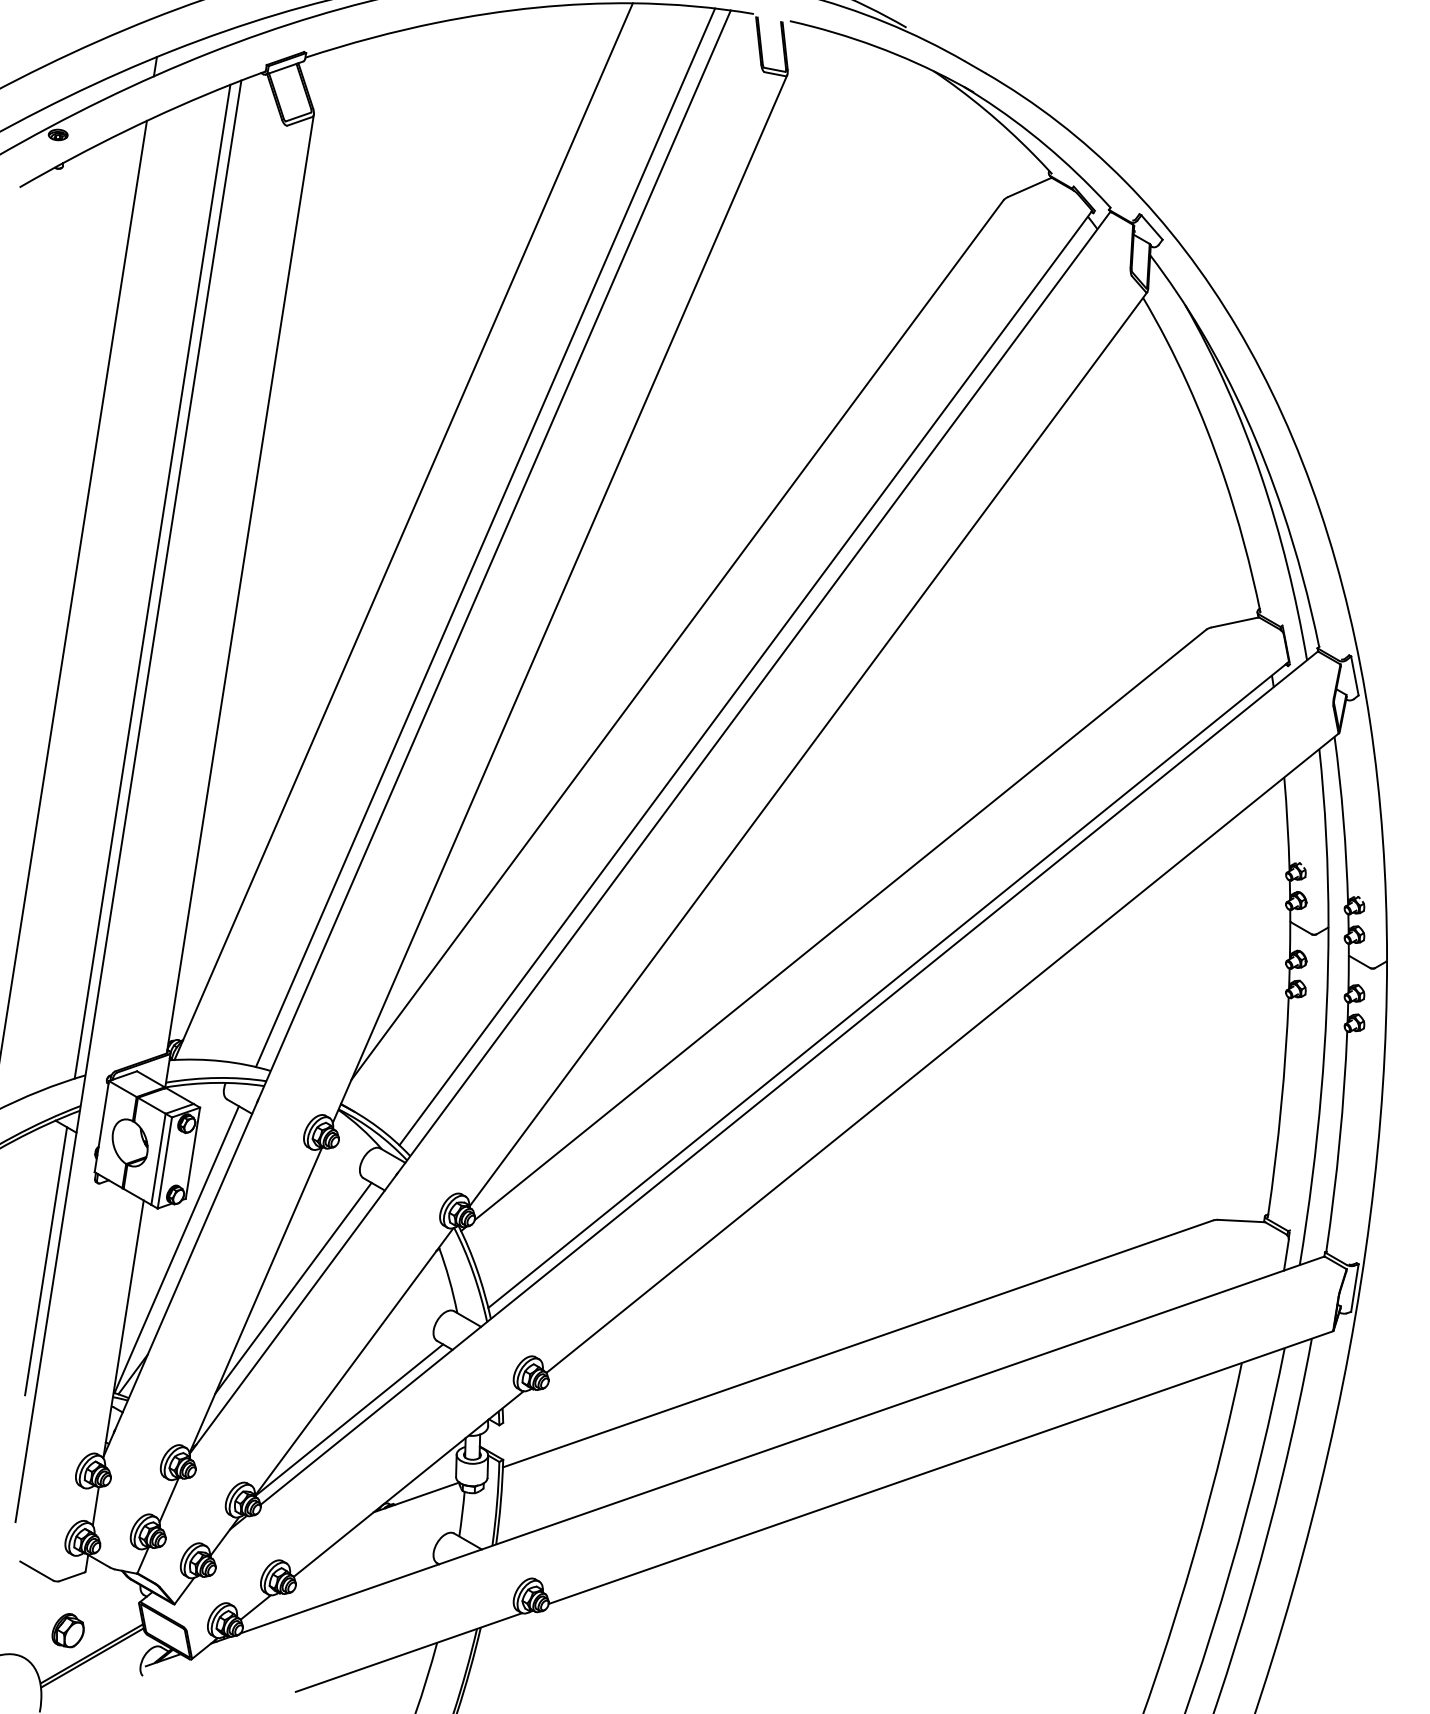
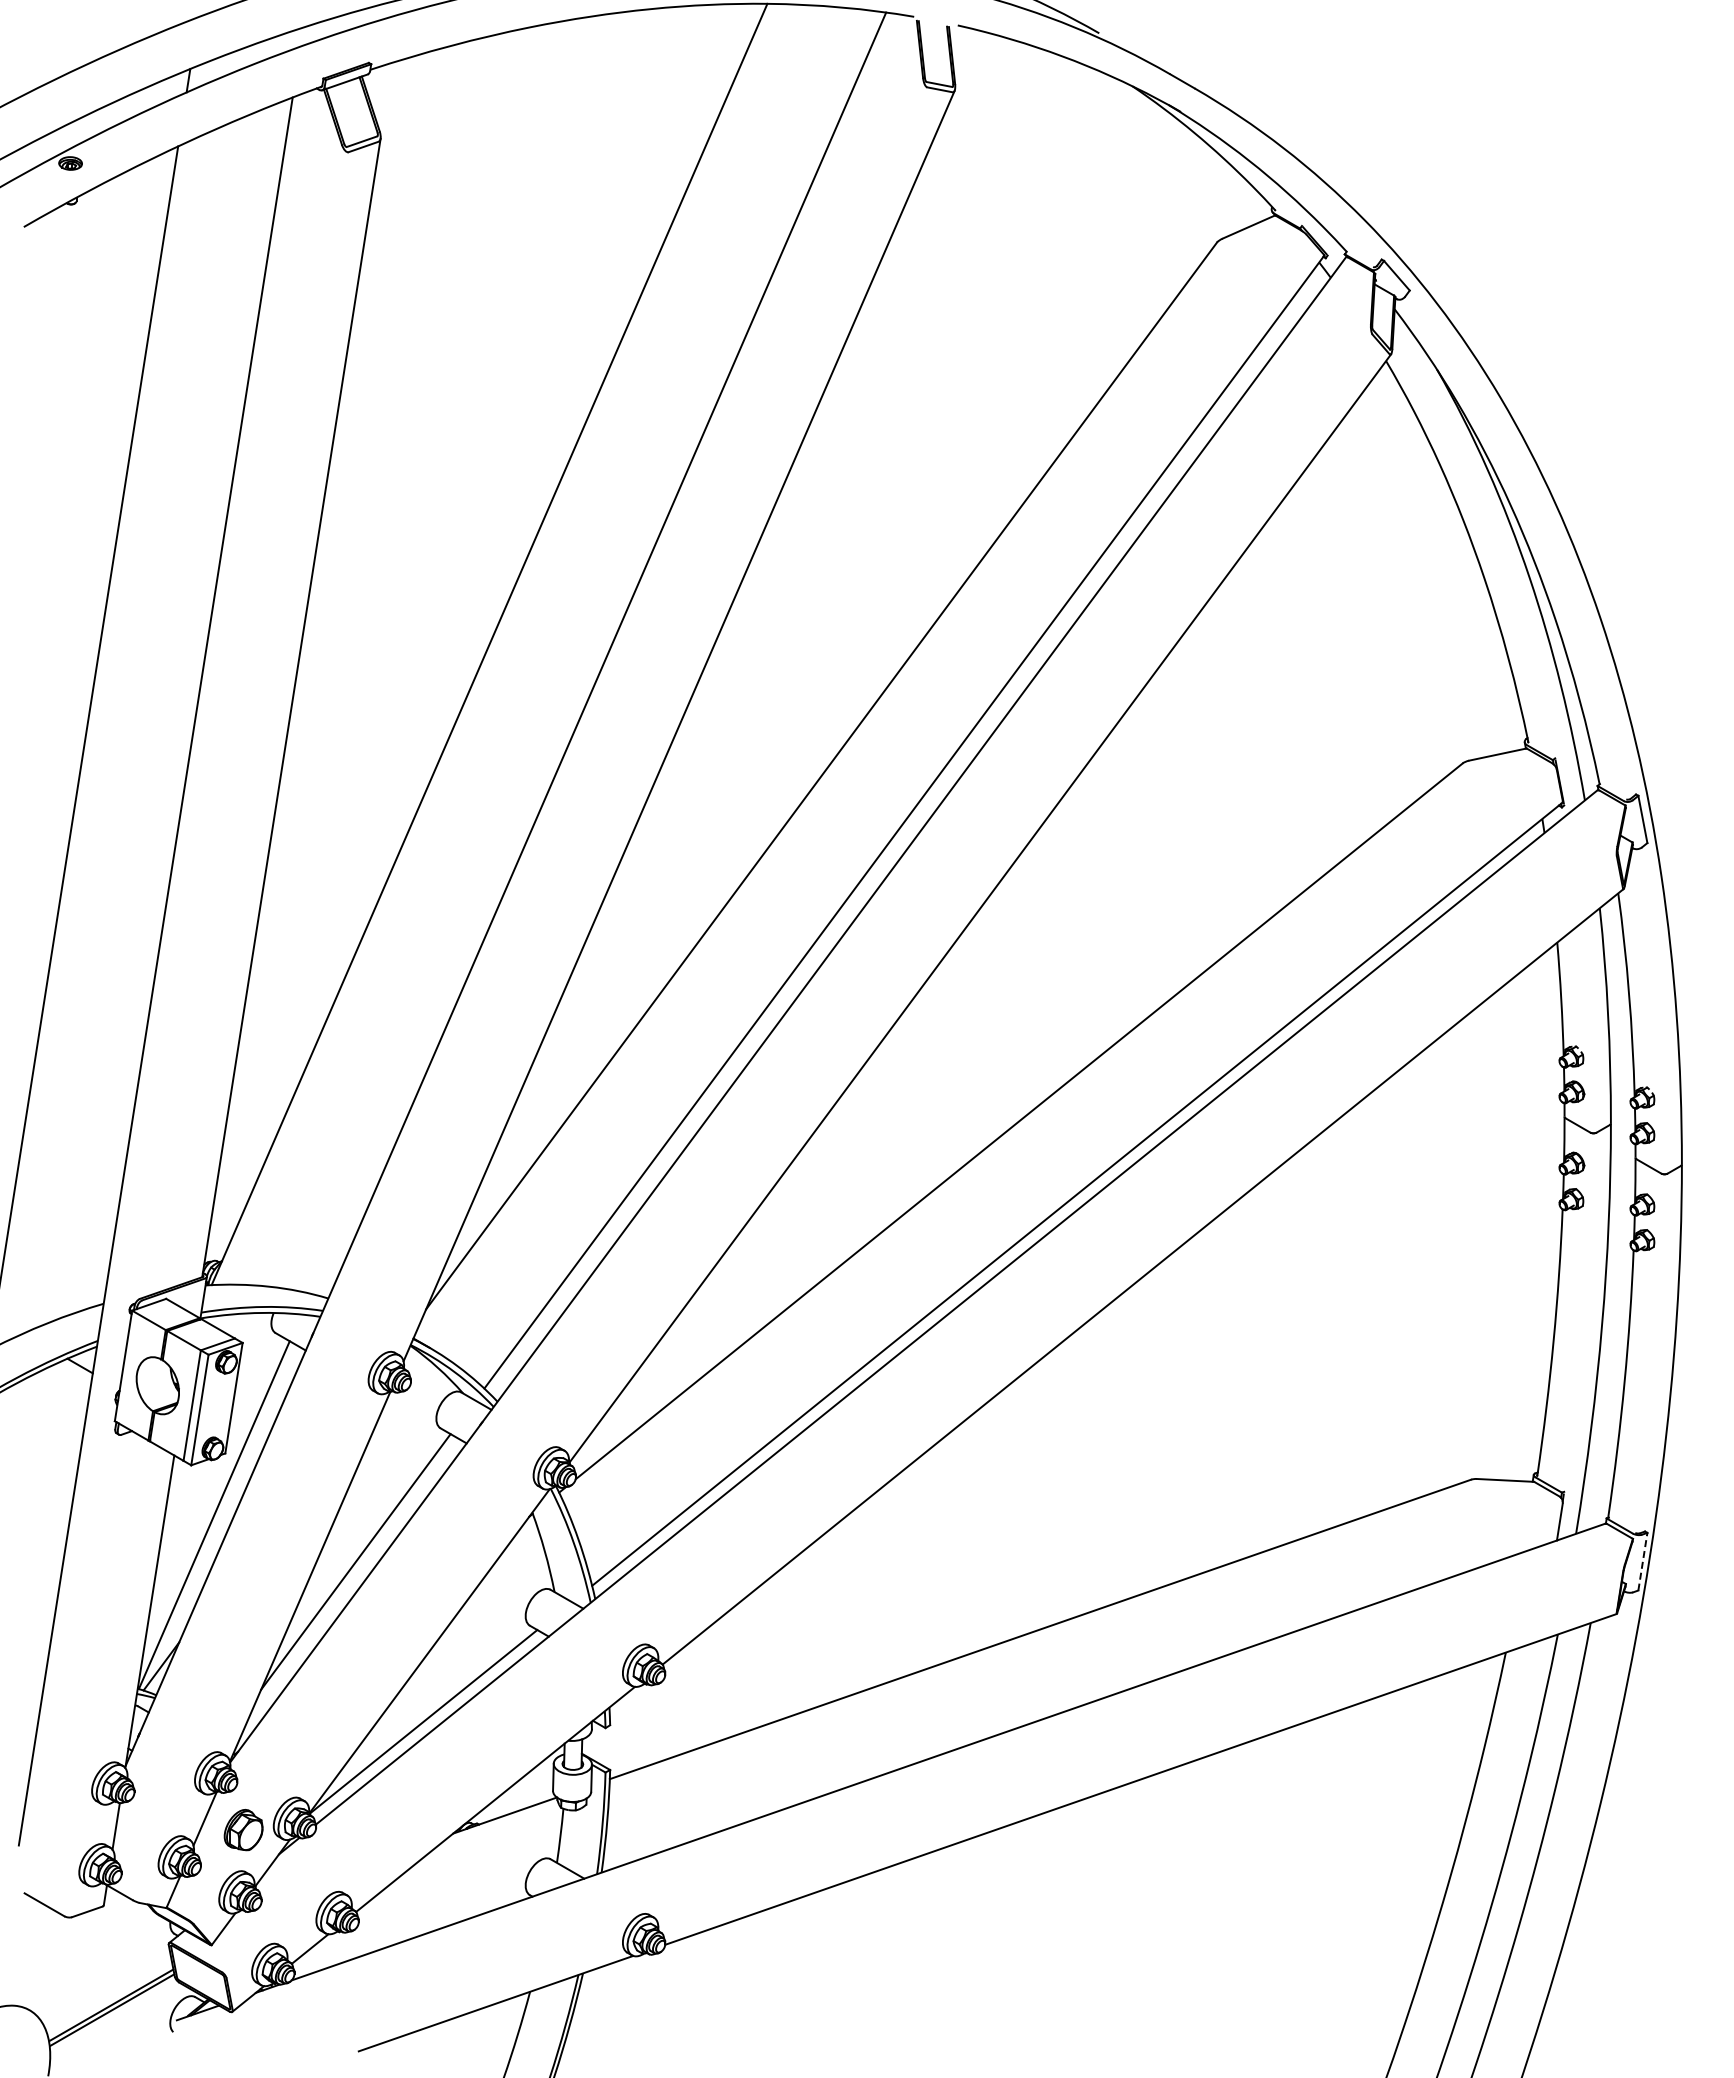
line: (485, 537) -> (588, 651), removed
line: (152, 581) -> (184, 704), removed
line: (45, 1260) -> (55, 1528), removed
line: (1354, 1287) -> (1642, 1561), solid -> dashed
part: (68, 1630) -> (243, 1830), moved

